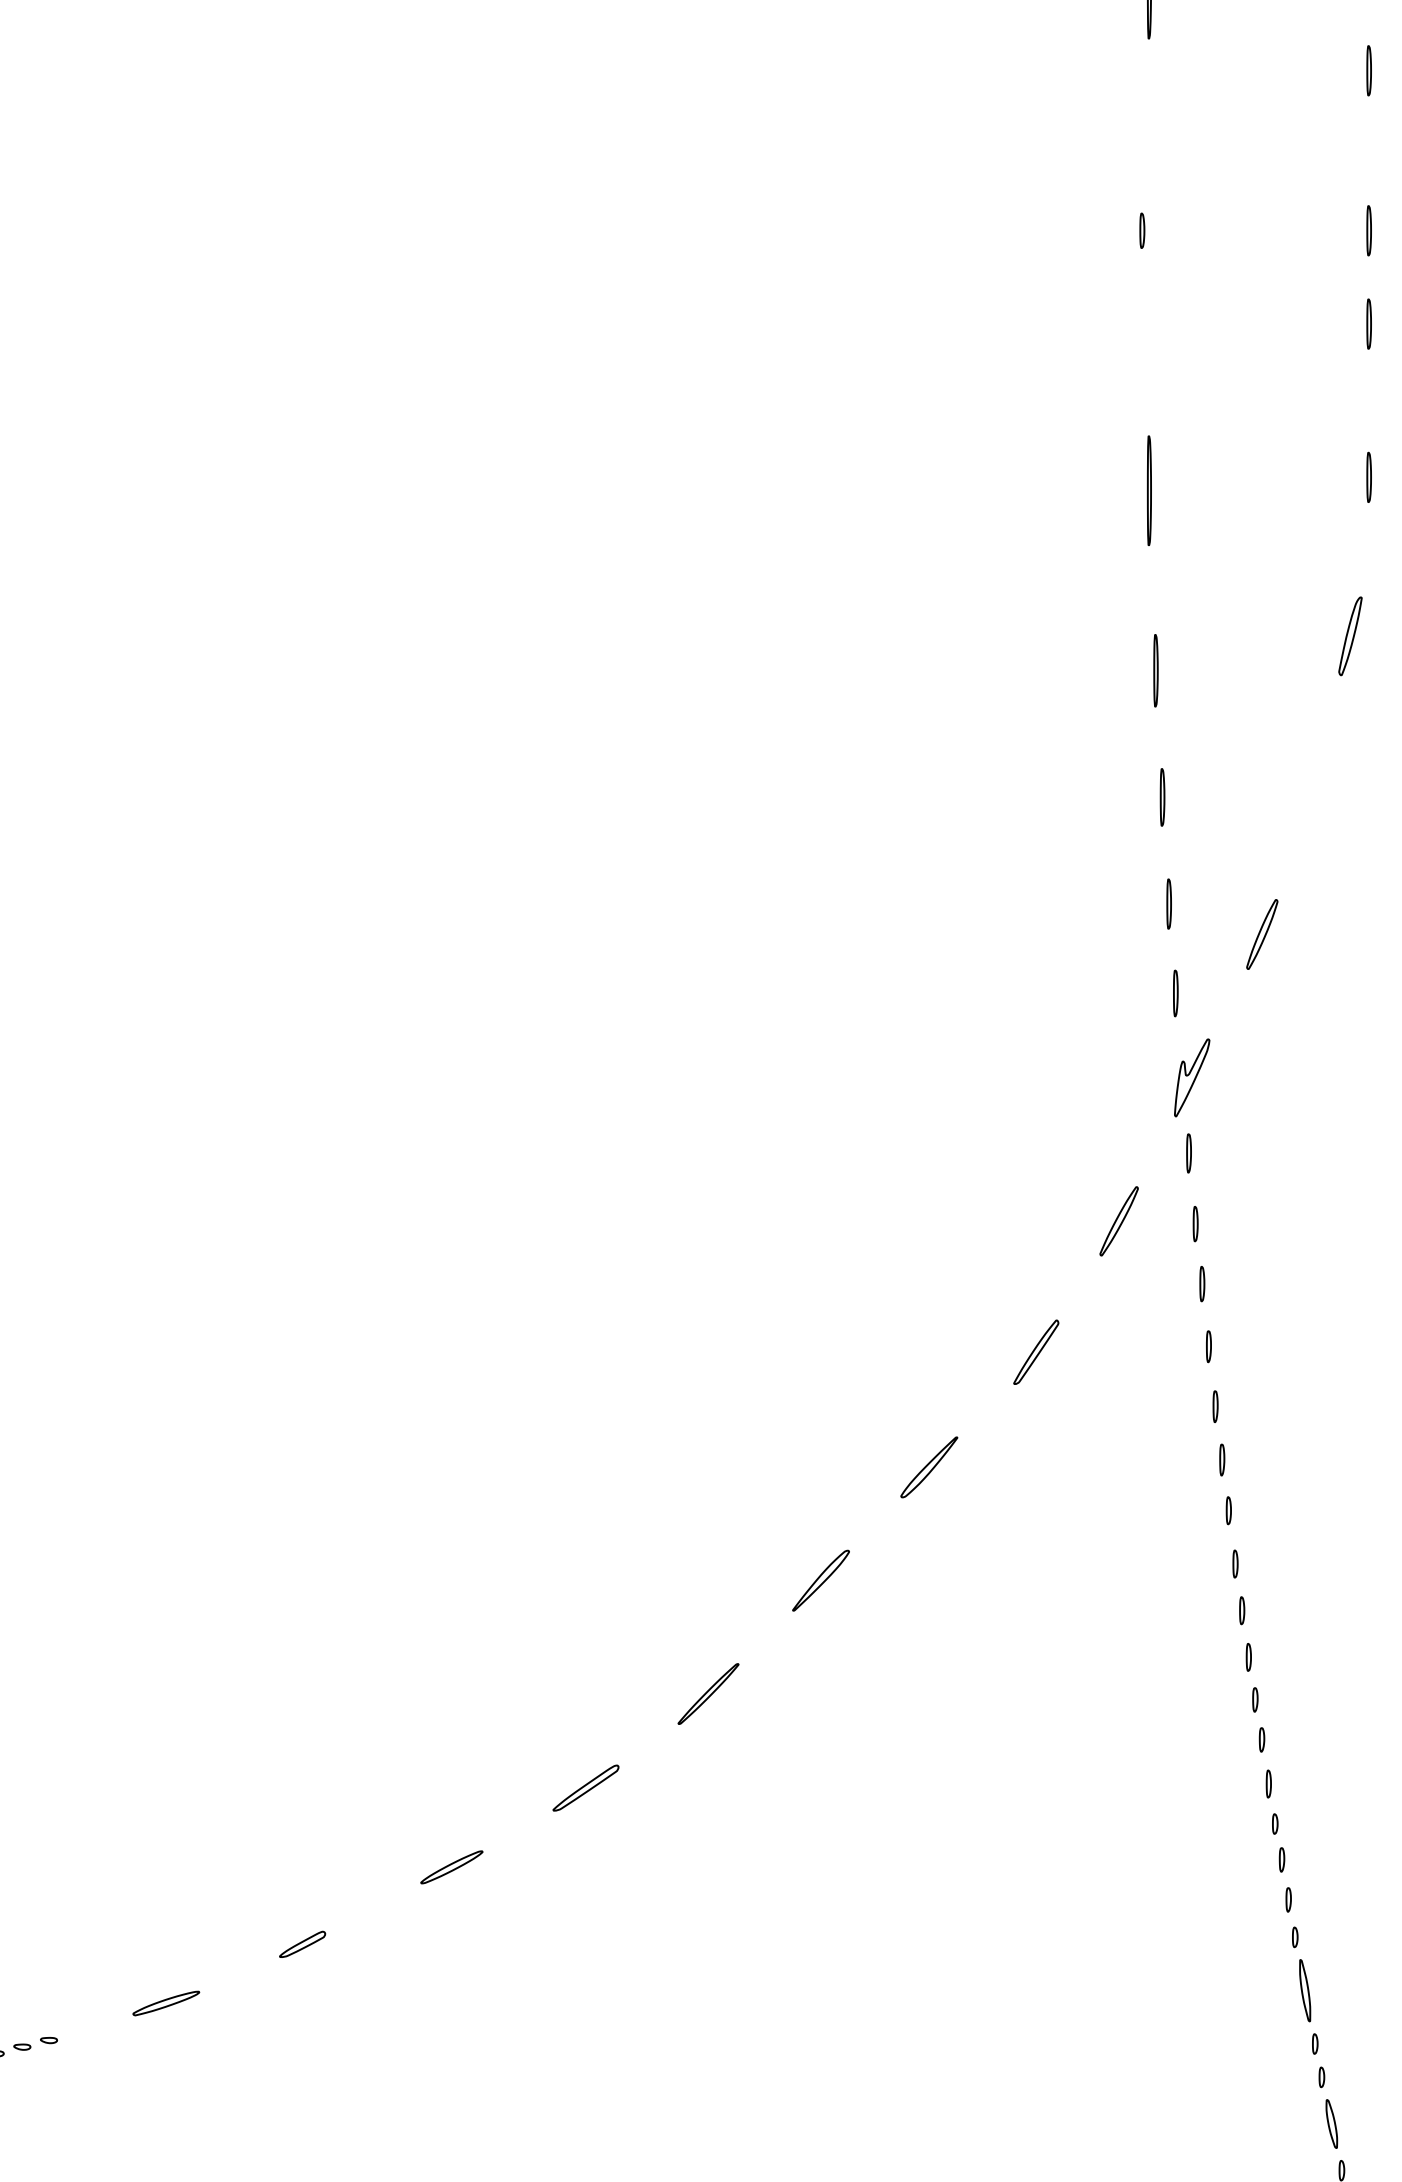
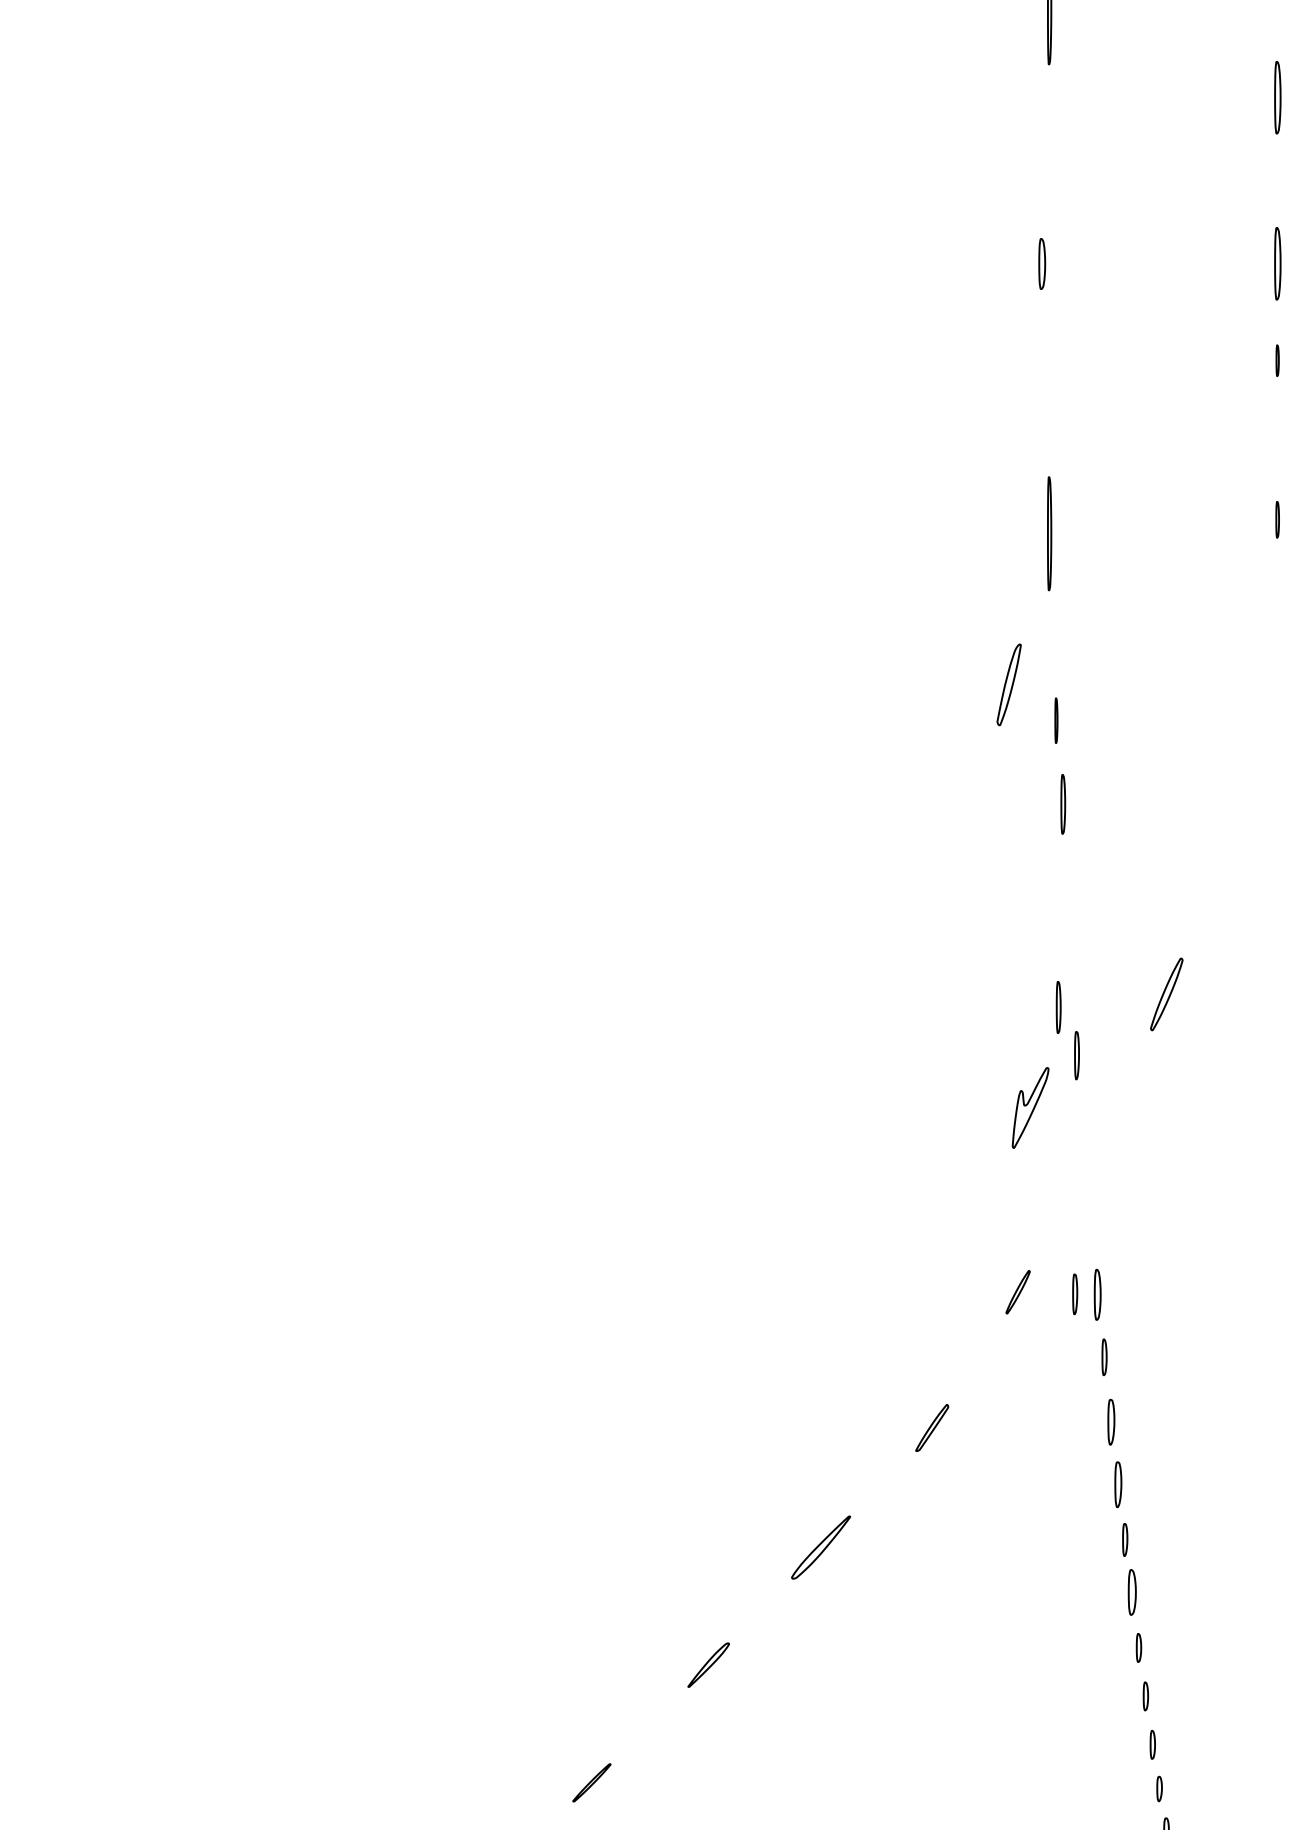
part: (1368, 70) -> (1277, 97), size x1.4
part: (1142, 230) -> (1042, 263), size x1.4
part: (1368, 230) -> (1277, 263), size x1.4
part: (1368, 323) -> (1277, 360), size x0.6
part: (1368, 476) -> (1277, 518), size x0.7
part: (1350, 636) -> (1009, 685), moved
part: (1155, 670) -> (1055, 720), size x0.6
part: (1162, 797) -> (1063, 804), moved
part: (1168, 903) -> (1057, 1006), moved
part: (1192, 1077) -> (1030, 1107), moved
part: (1188, 1153) -> (1074, 1294), moved
part: (1118, 1221) -> (1017, 1292), size x0.6
part: (1195, 1224) -> (1097, 1295), size x1.4
part: (1208, 1346) -> (1110, 1422), size x1.4
part: (1036, 1351) -> (932, 1427), size x0.7
part: (1215, 1406) -> (1118, 1484), size x1.4
part: (1228, 1510) -> (1131, 1592), size x1.6
part: (820, 1580) -> (708, 1665), size x0.7
part: (708, 1693) -> (591, 1782), size x0.6

